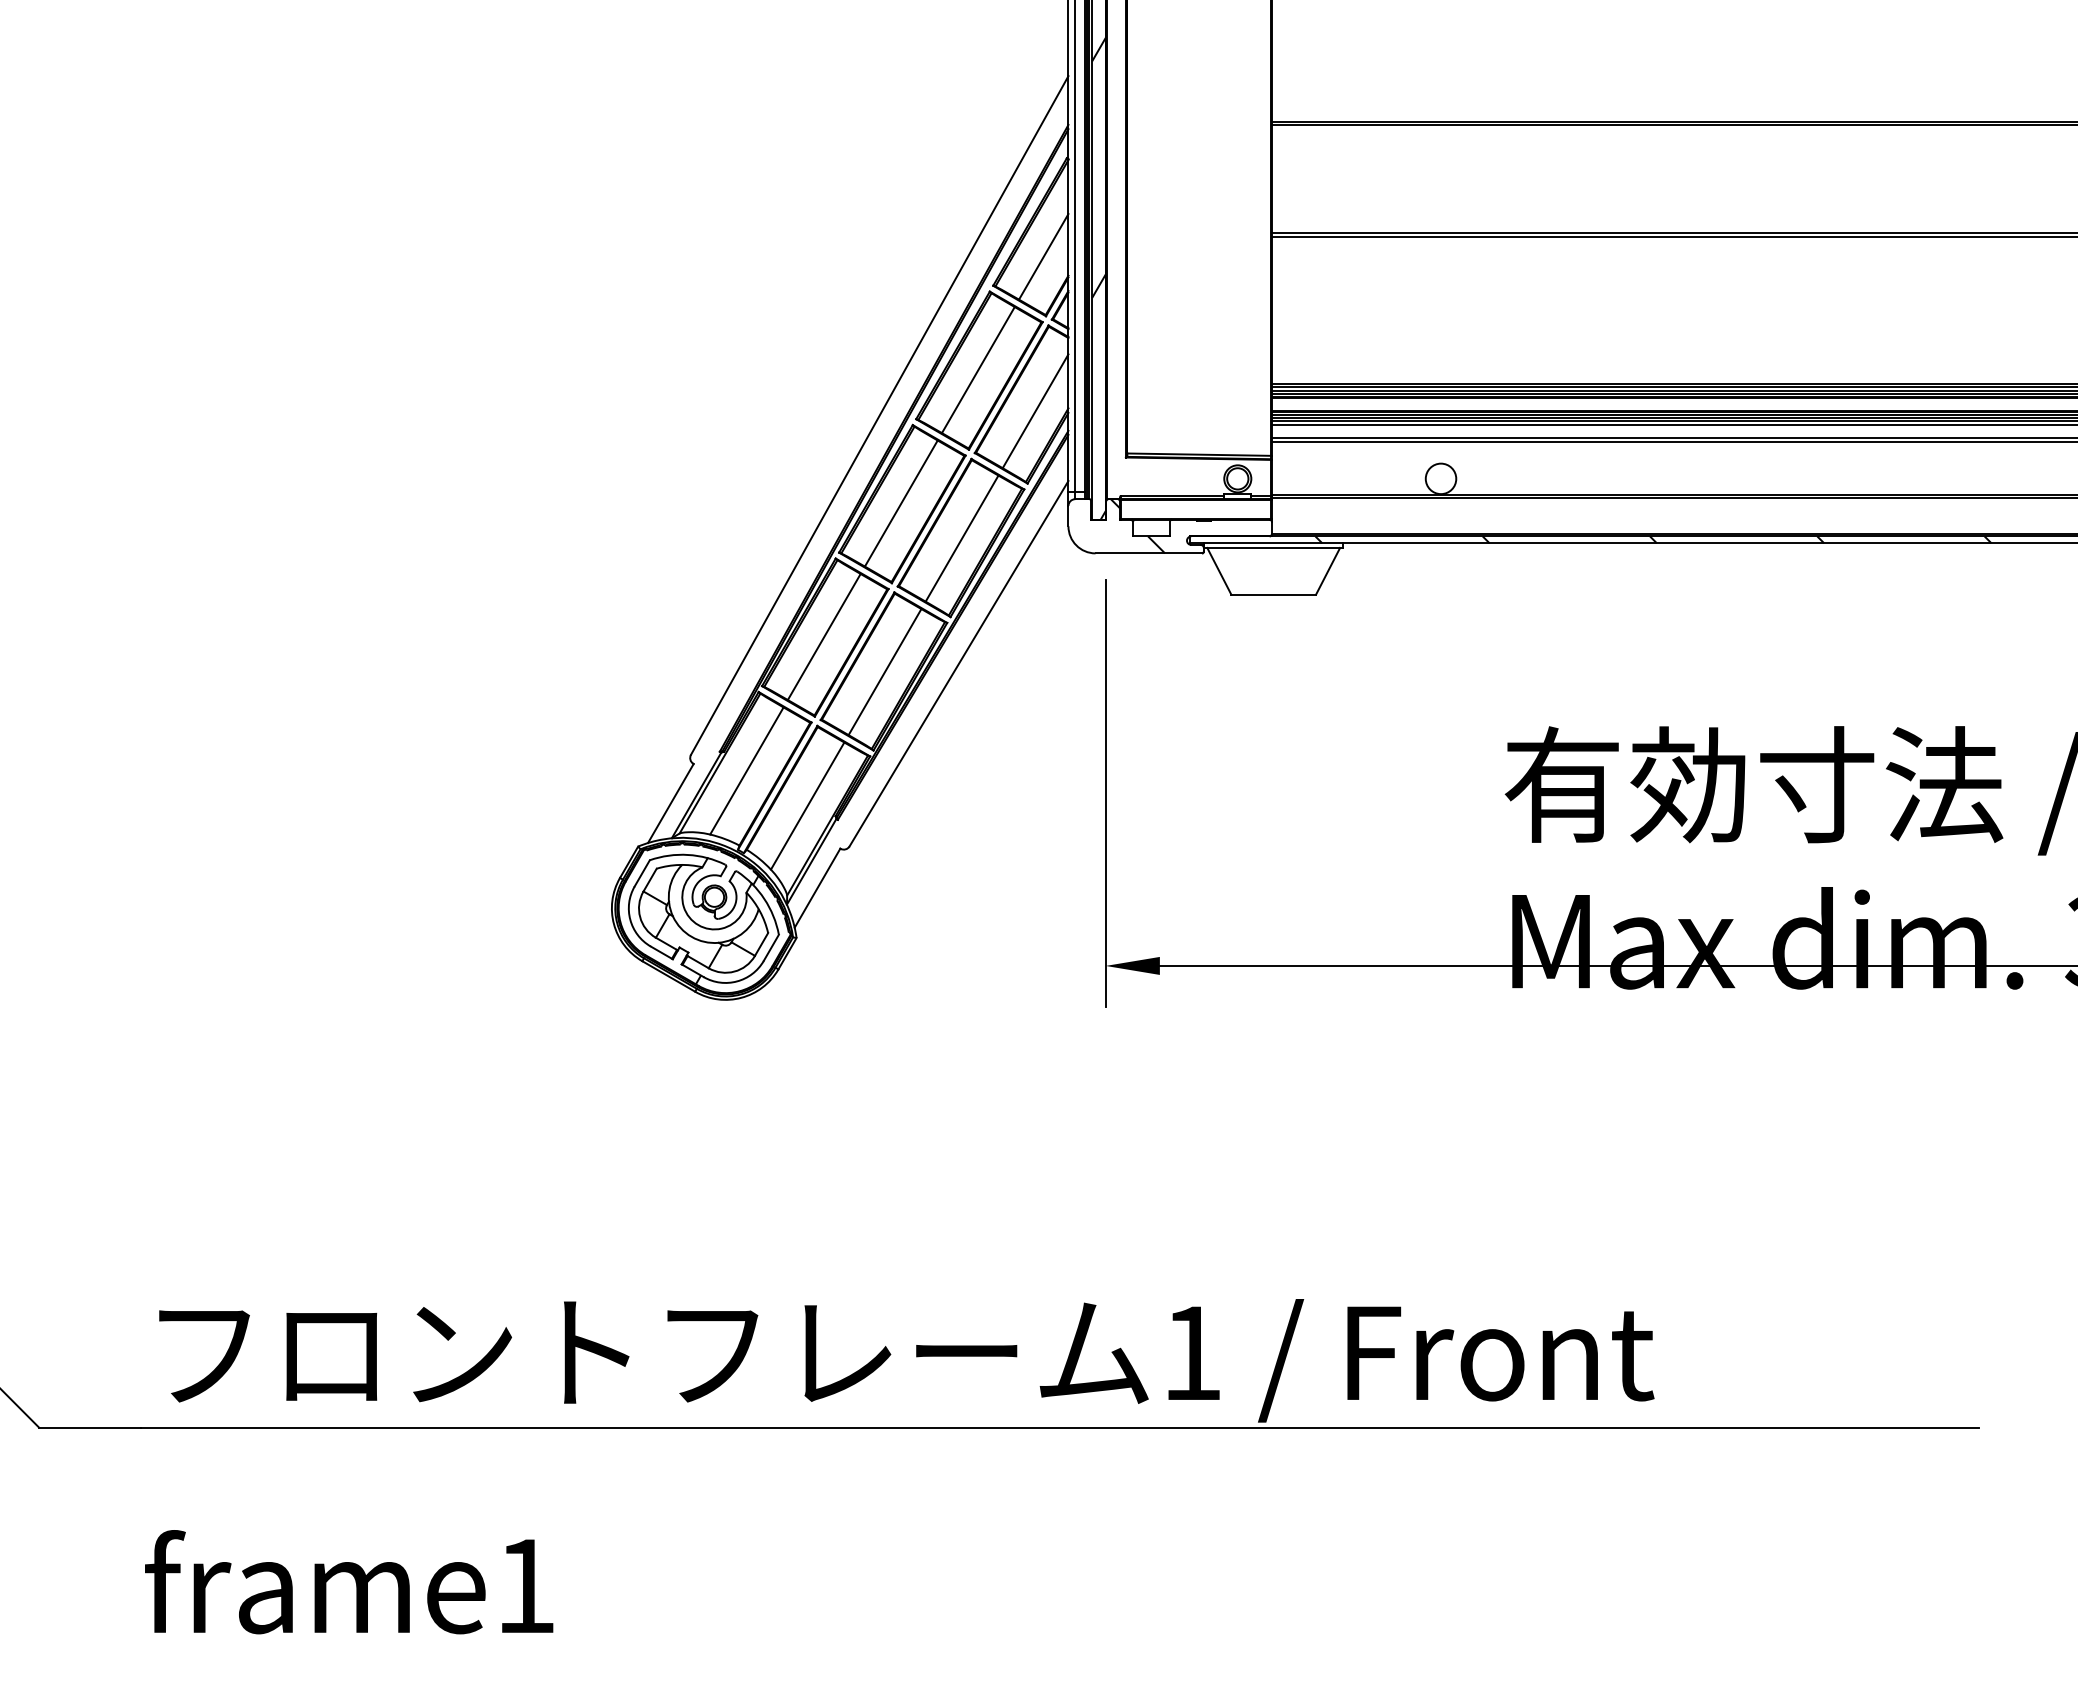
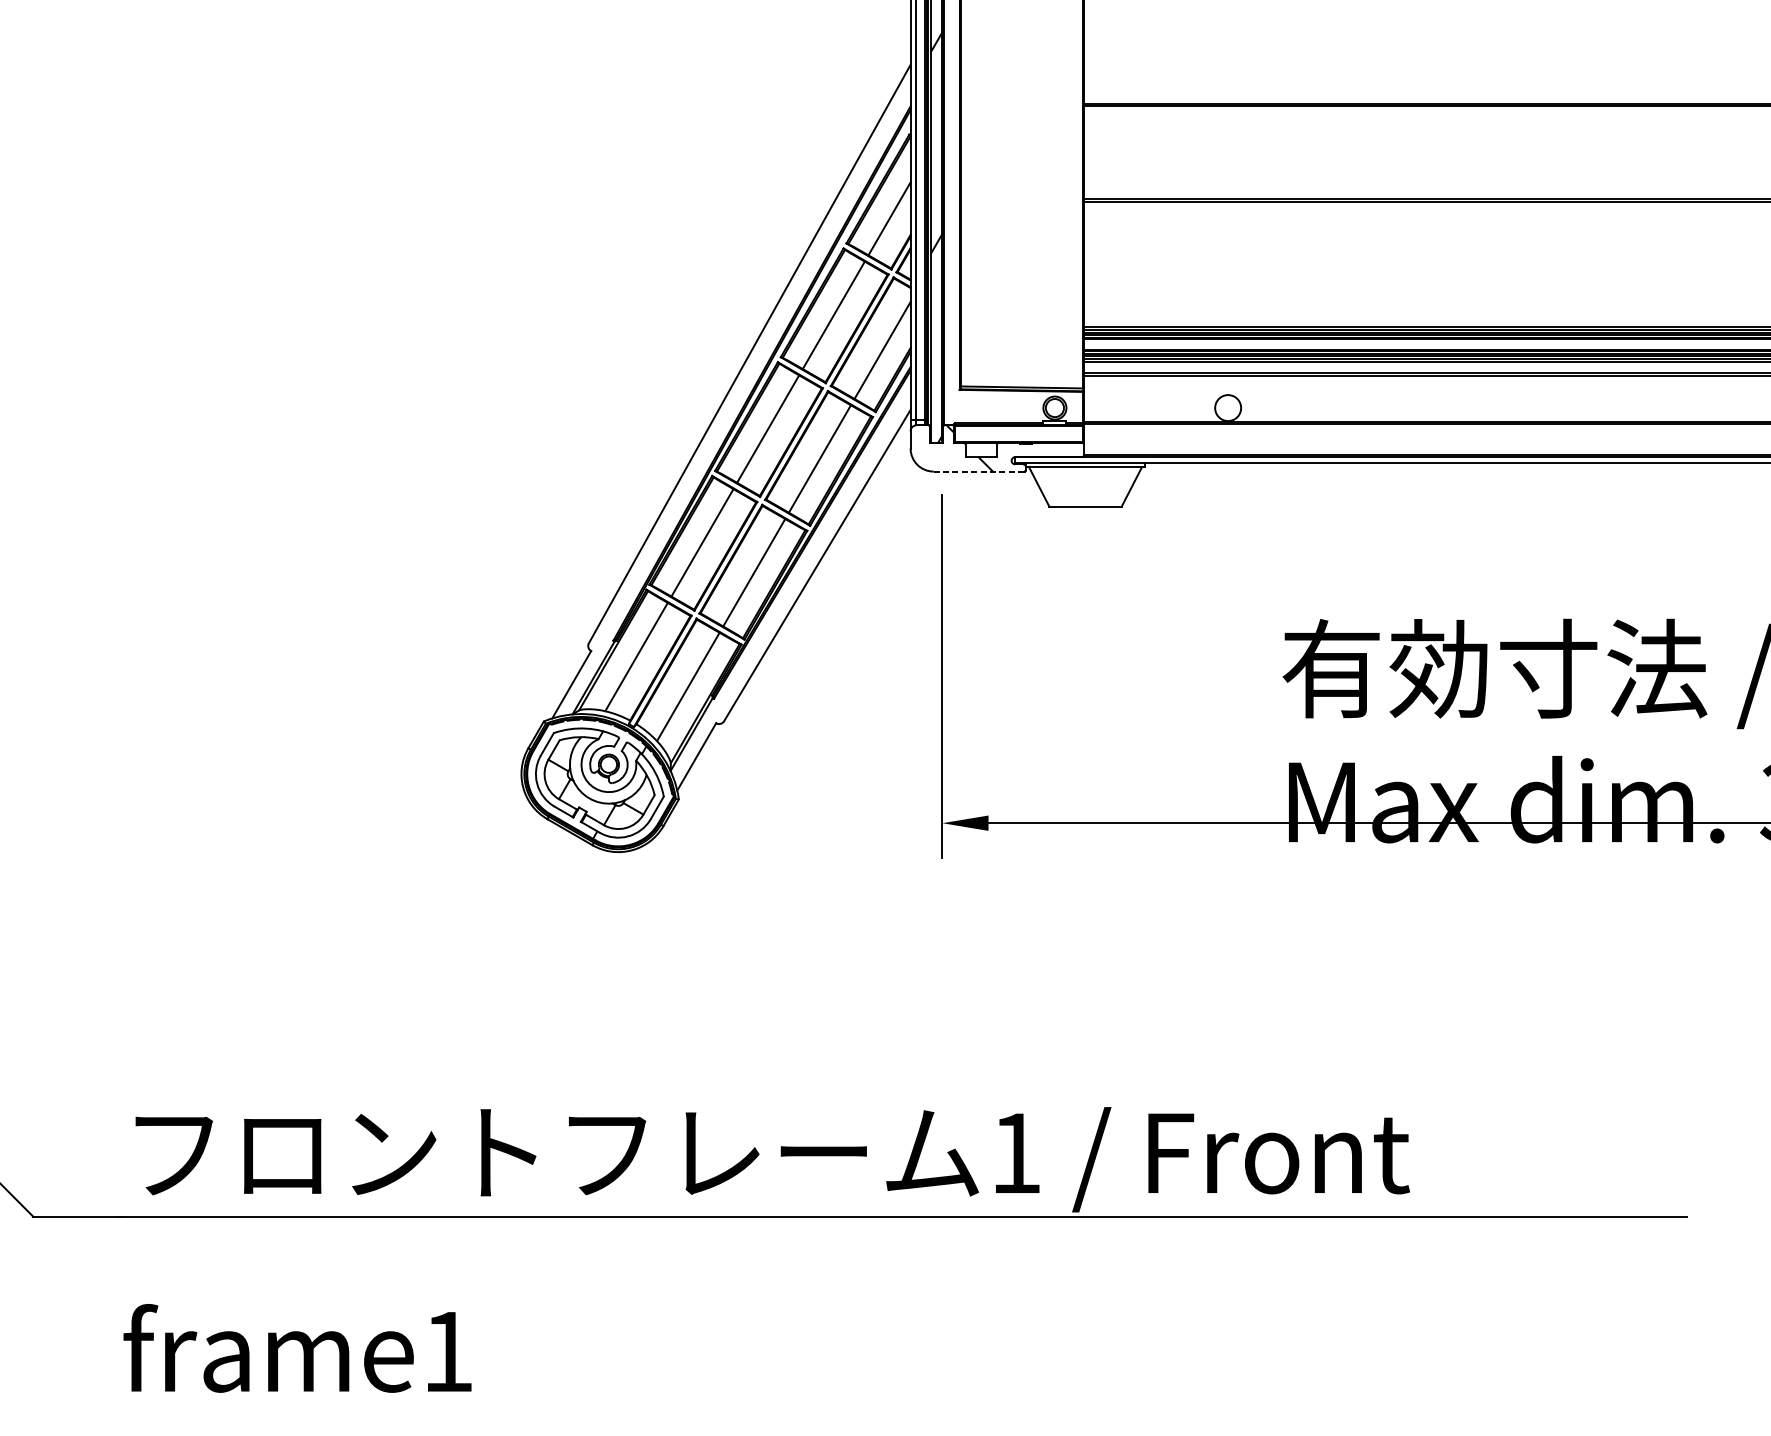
hatch: (1653, 539) -> (1409, 459), removed
line: (1149, 553) -> (979, 471), solid -> dashed

